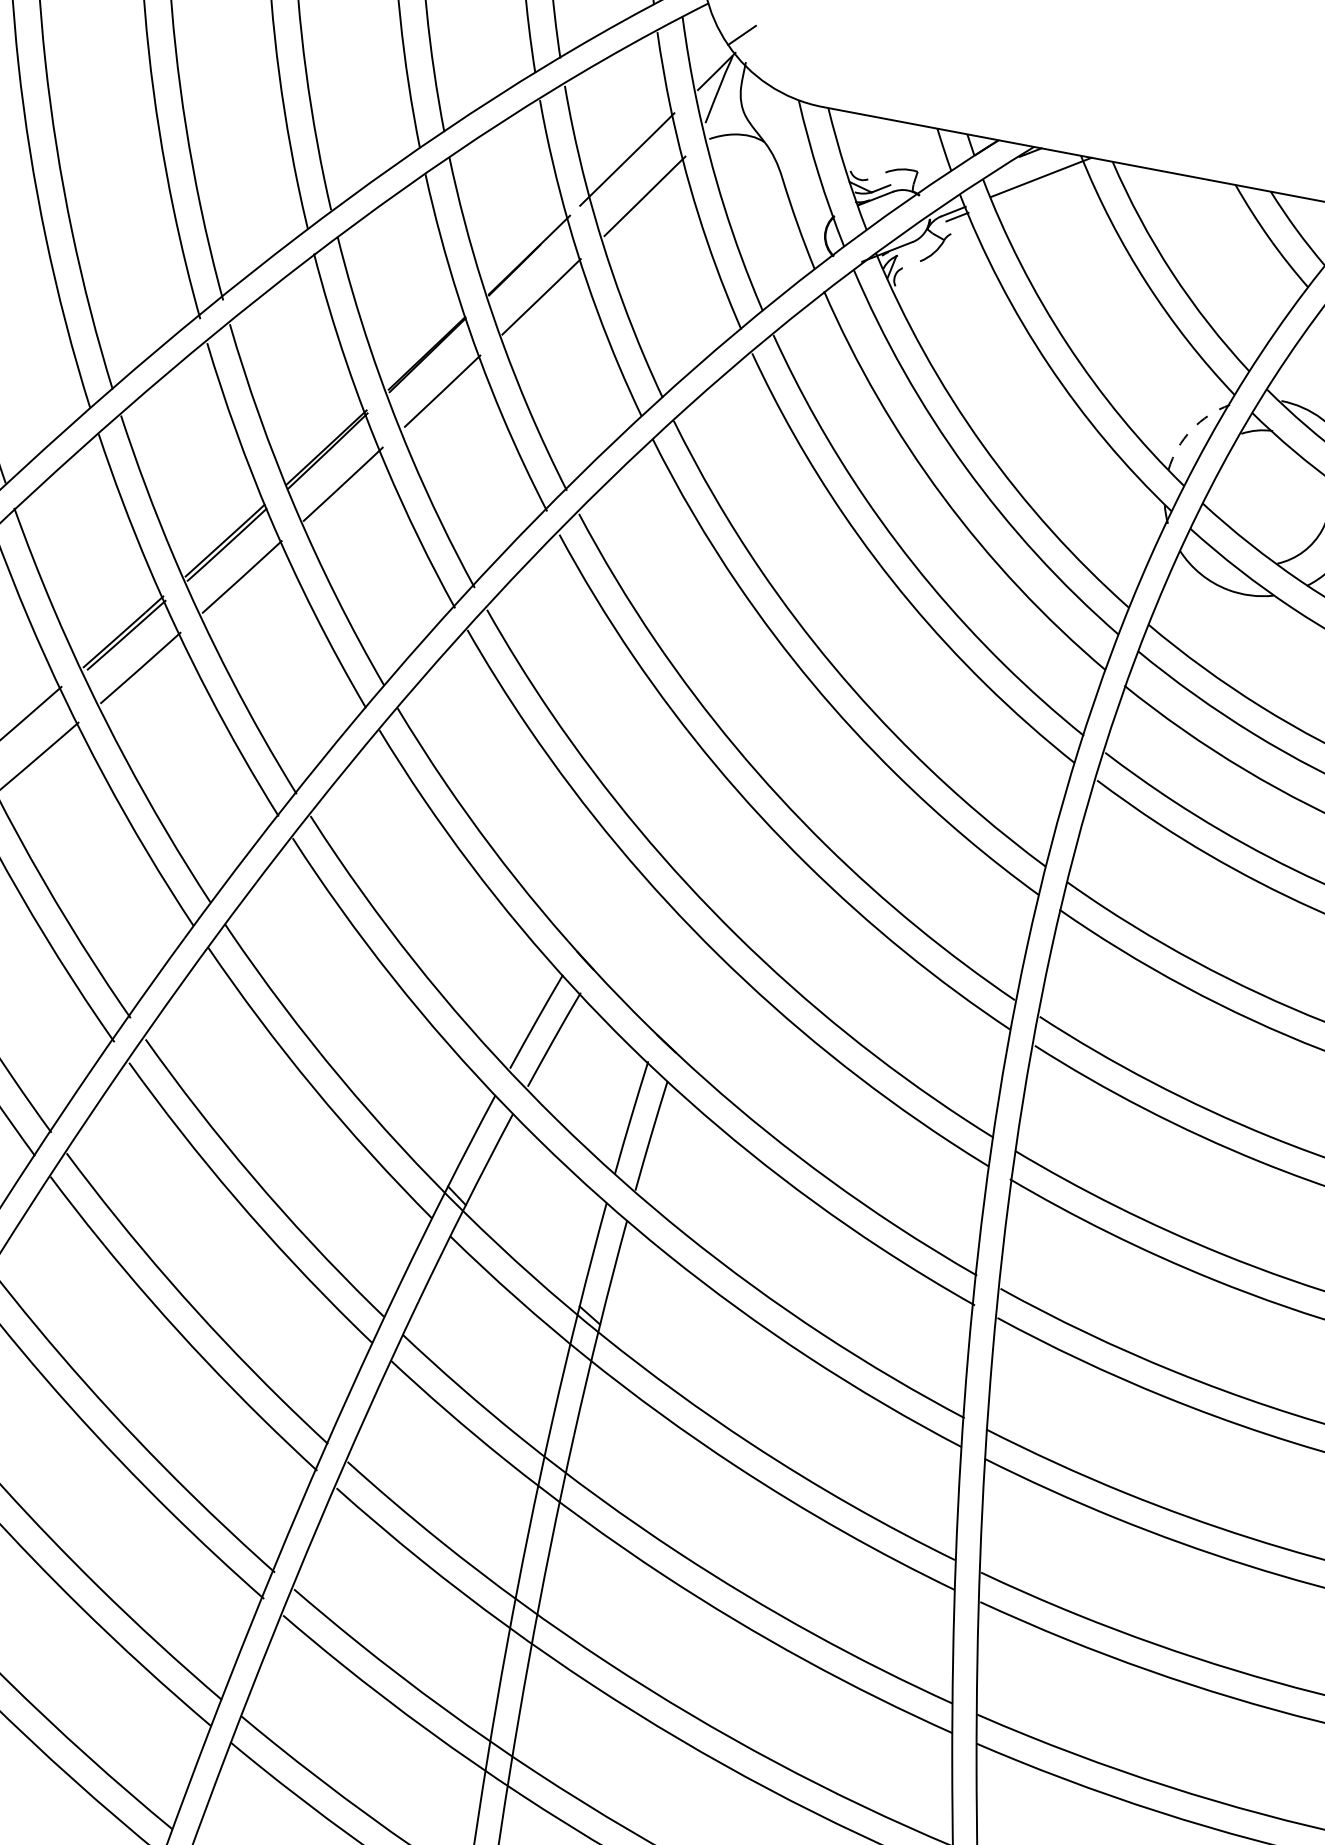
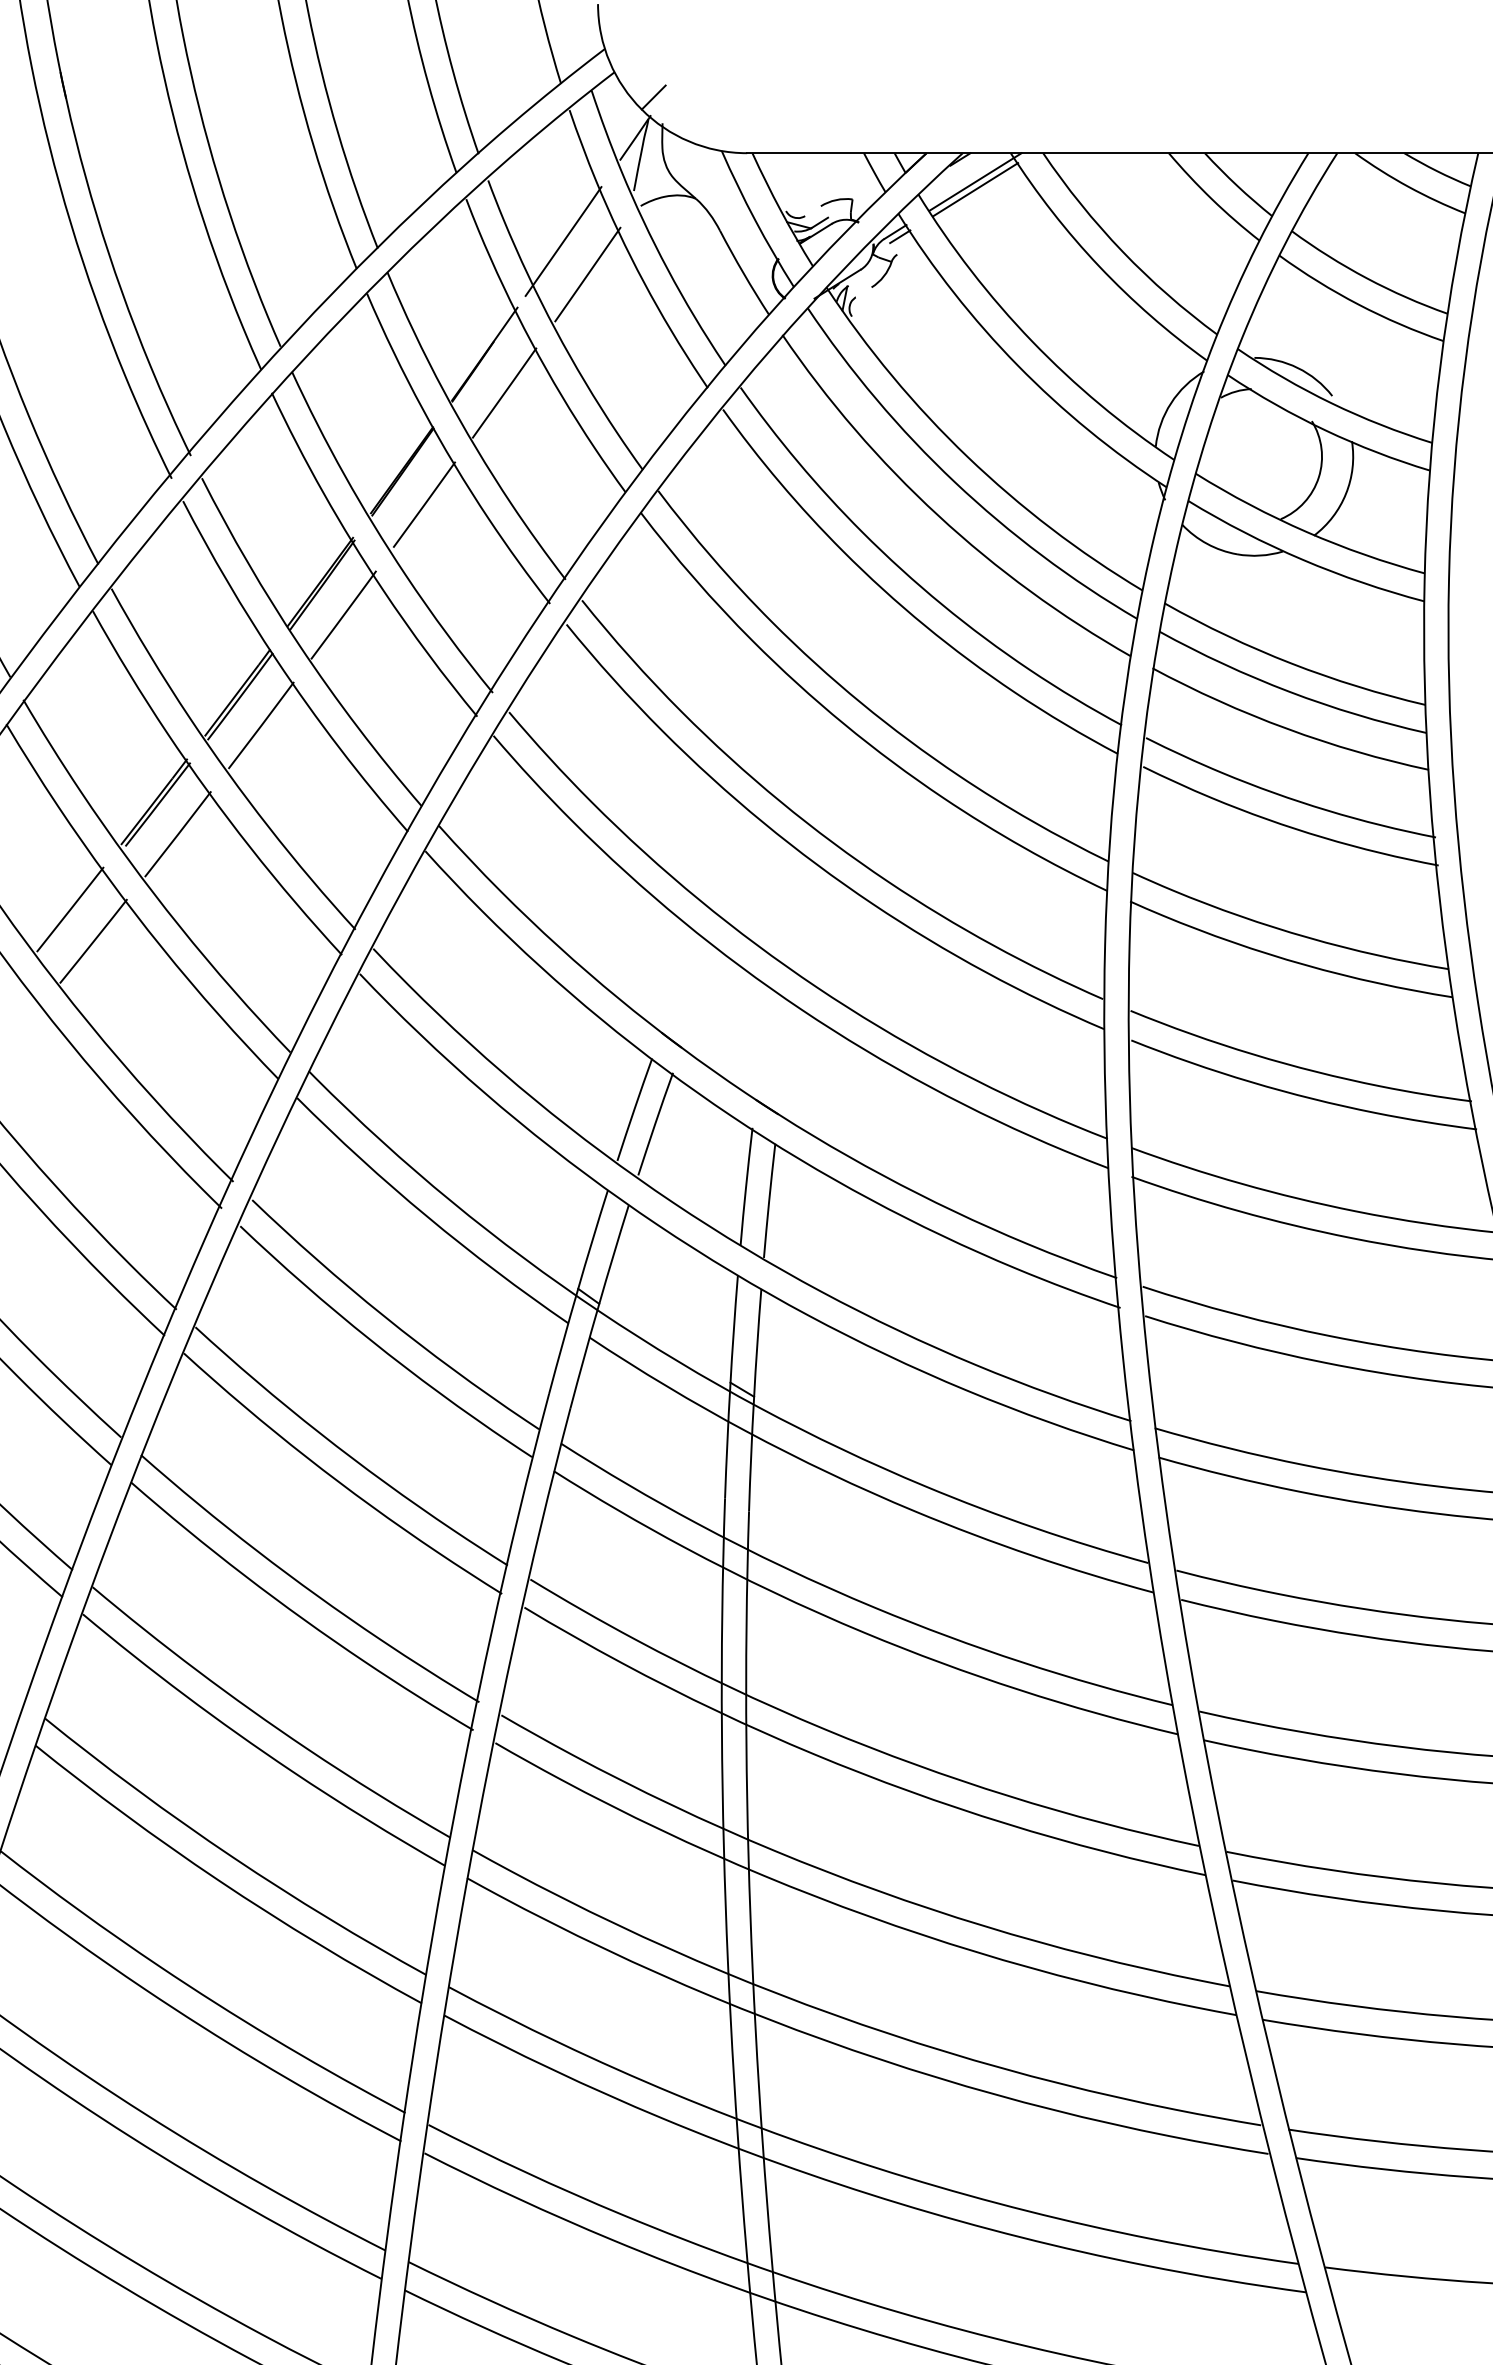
line: (1039, 184) -> (975, 189), added
arc: (1191, 430) -> (1171, 403), dashed -> solid

